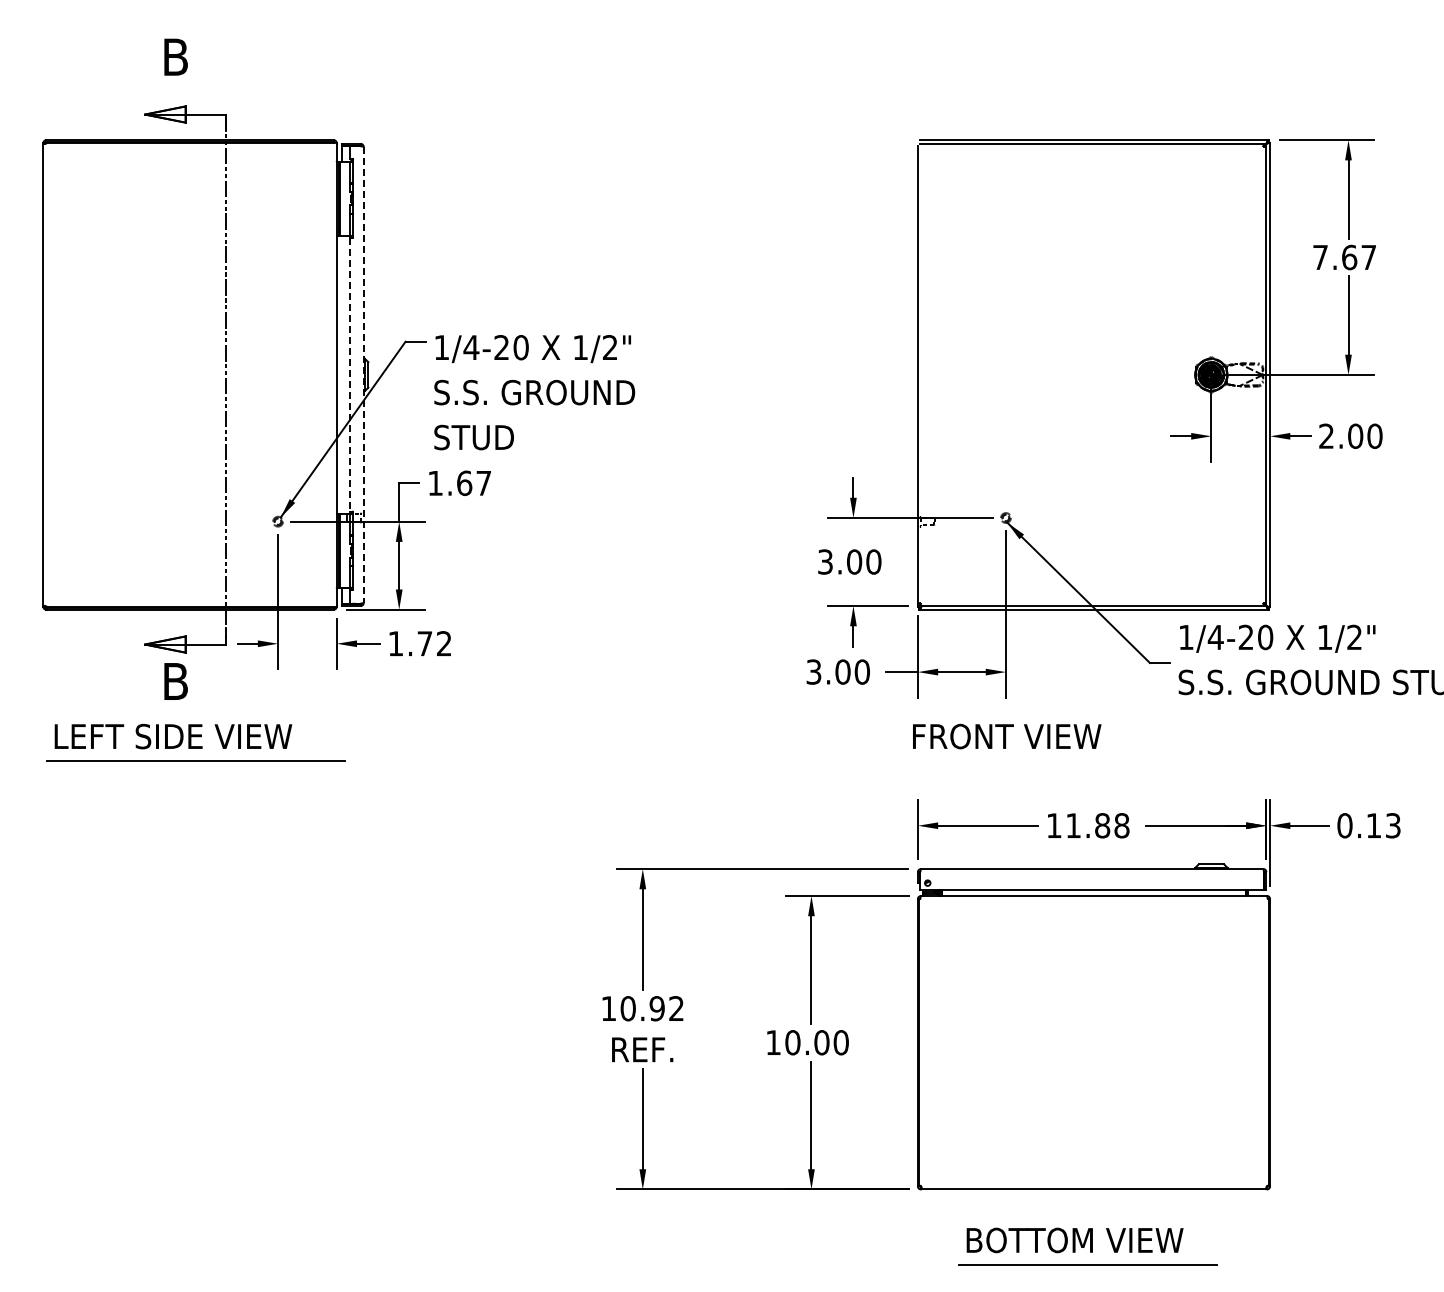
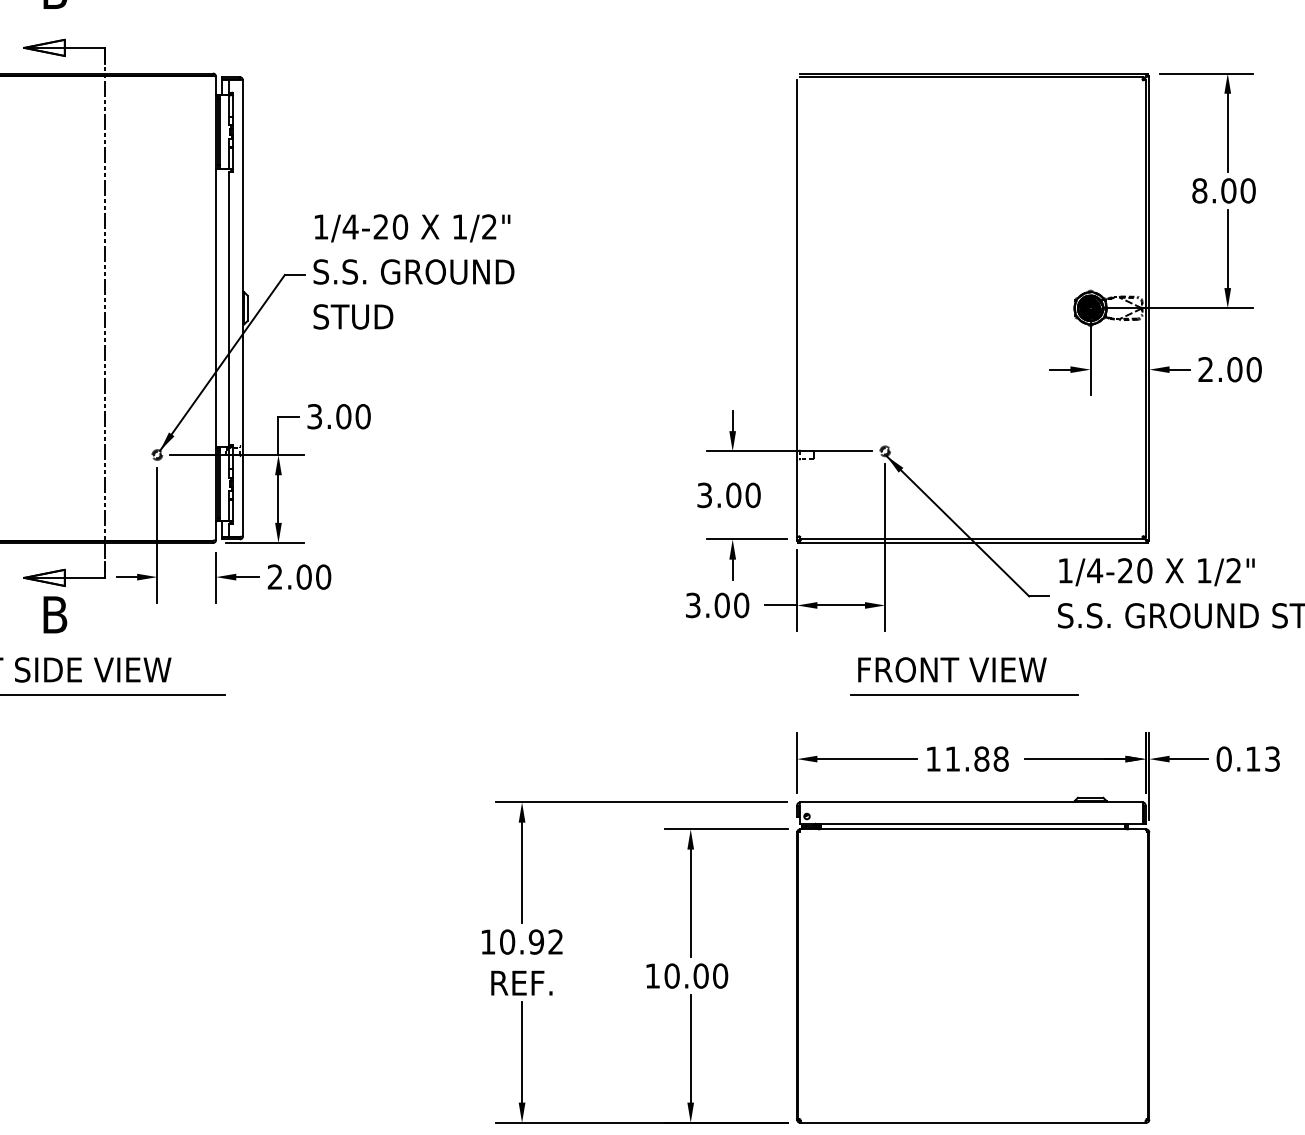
text: (1344, 257) -> (1223, 190), 7.67 -> 8.00
line: (349, 374) -> (228, 307), dashed -> solid
line: (363, 375) -> (242, 308), dashed -> solid
text: (534, 392) -> (413, 271), moved
text: (459, 483) -> (338, 416), 1.67 -> 3.00
text: (419, 643) -> (298, 576), 1.72 -> 2.00
text: (1007, 736) -> (952, 669), moved
line: (1084, 761) -> (963, 694), added

